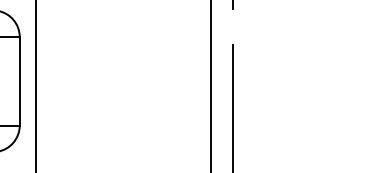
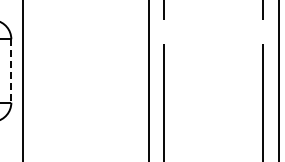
line: (19, 81) -> (11, 71), solid -> dashed

